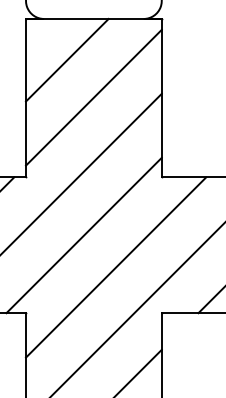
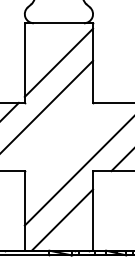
line: (67, 59) -> (45, 43), removed
line: (85, 236) -> (54, 132), removed
line: (114, 266) -> (69, 147), removed

